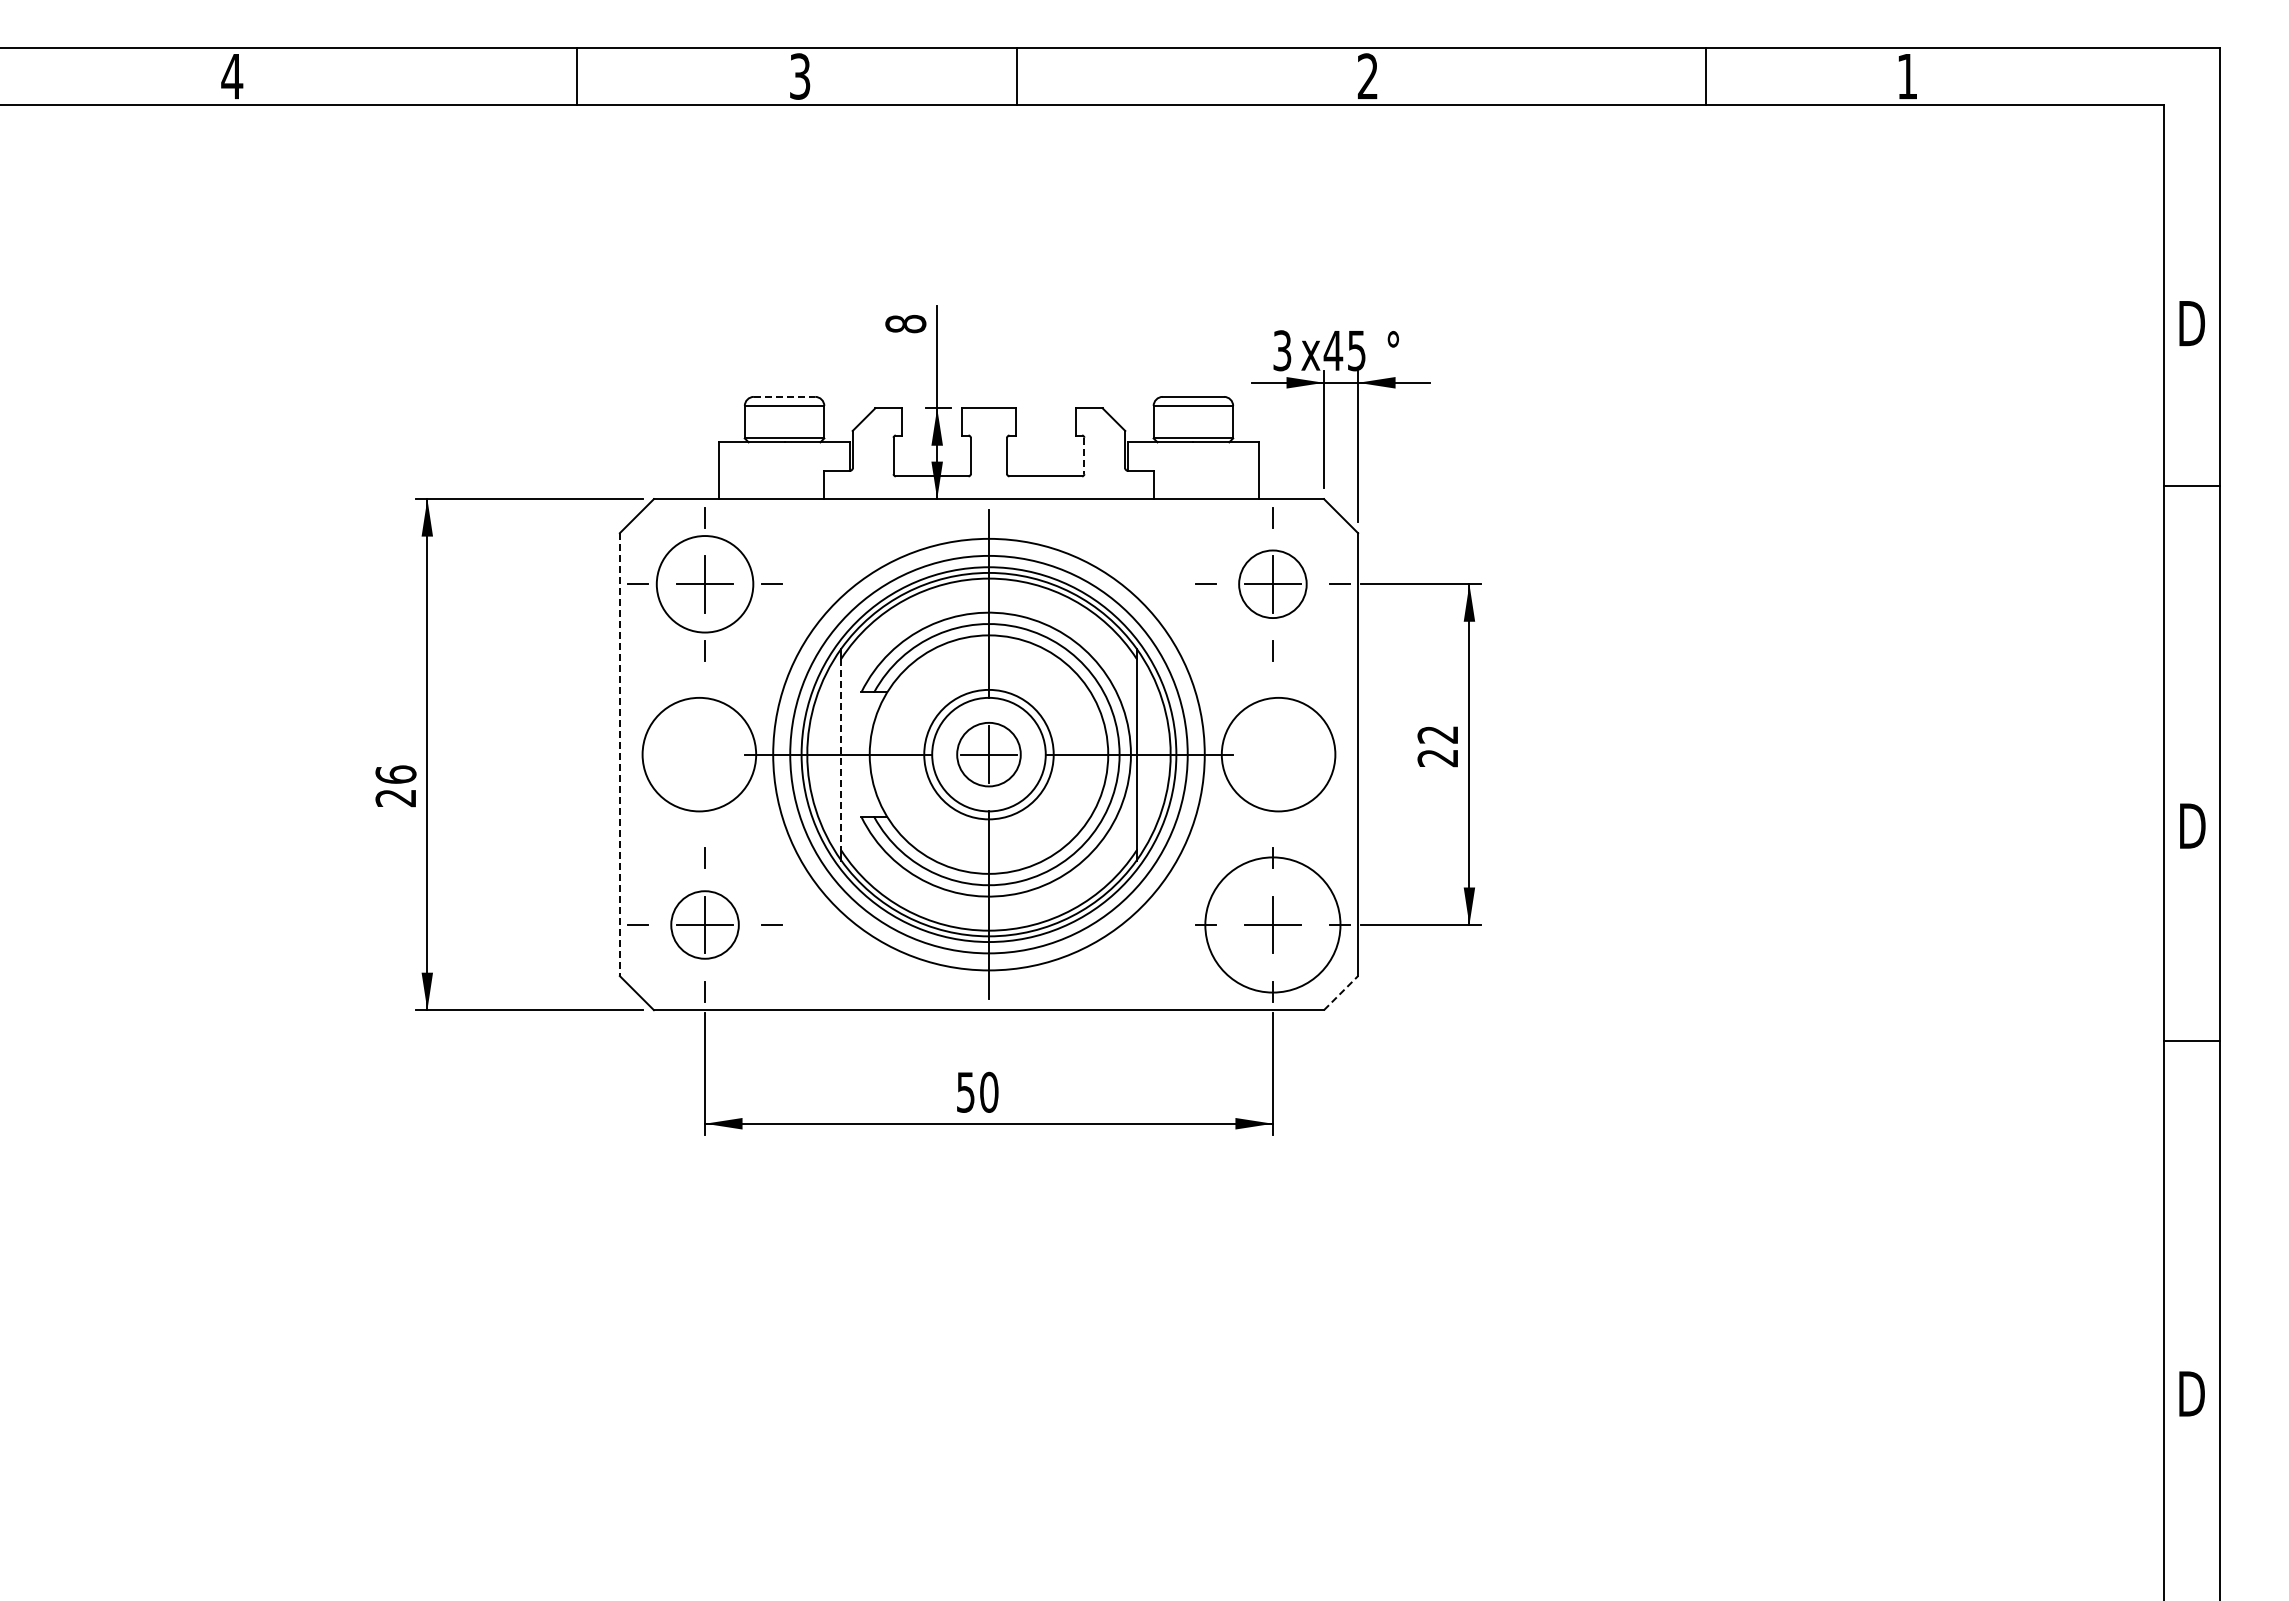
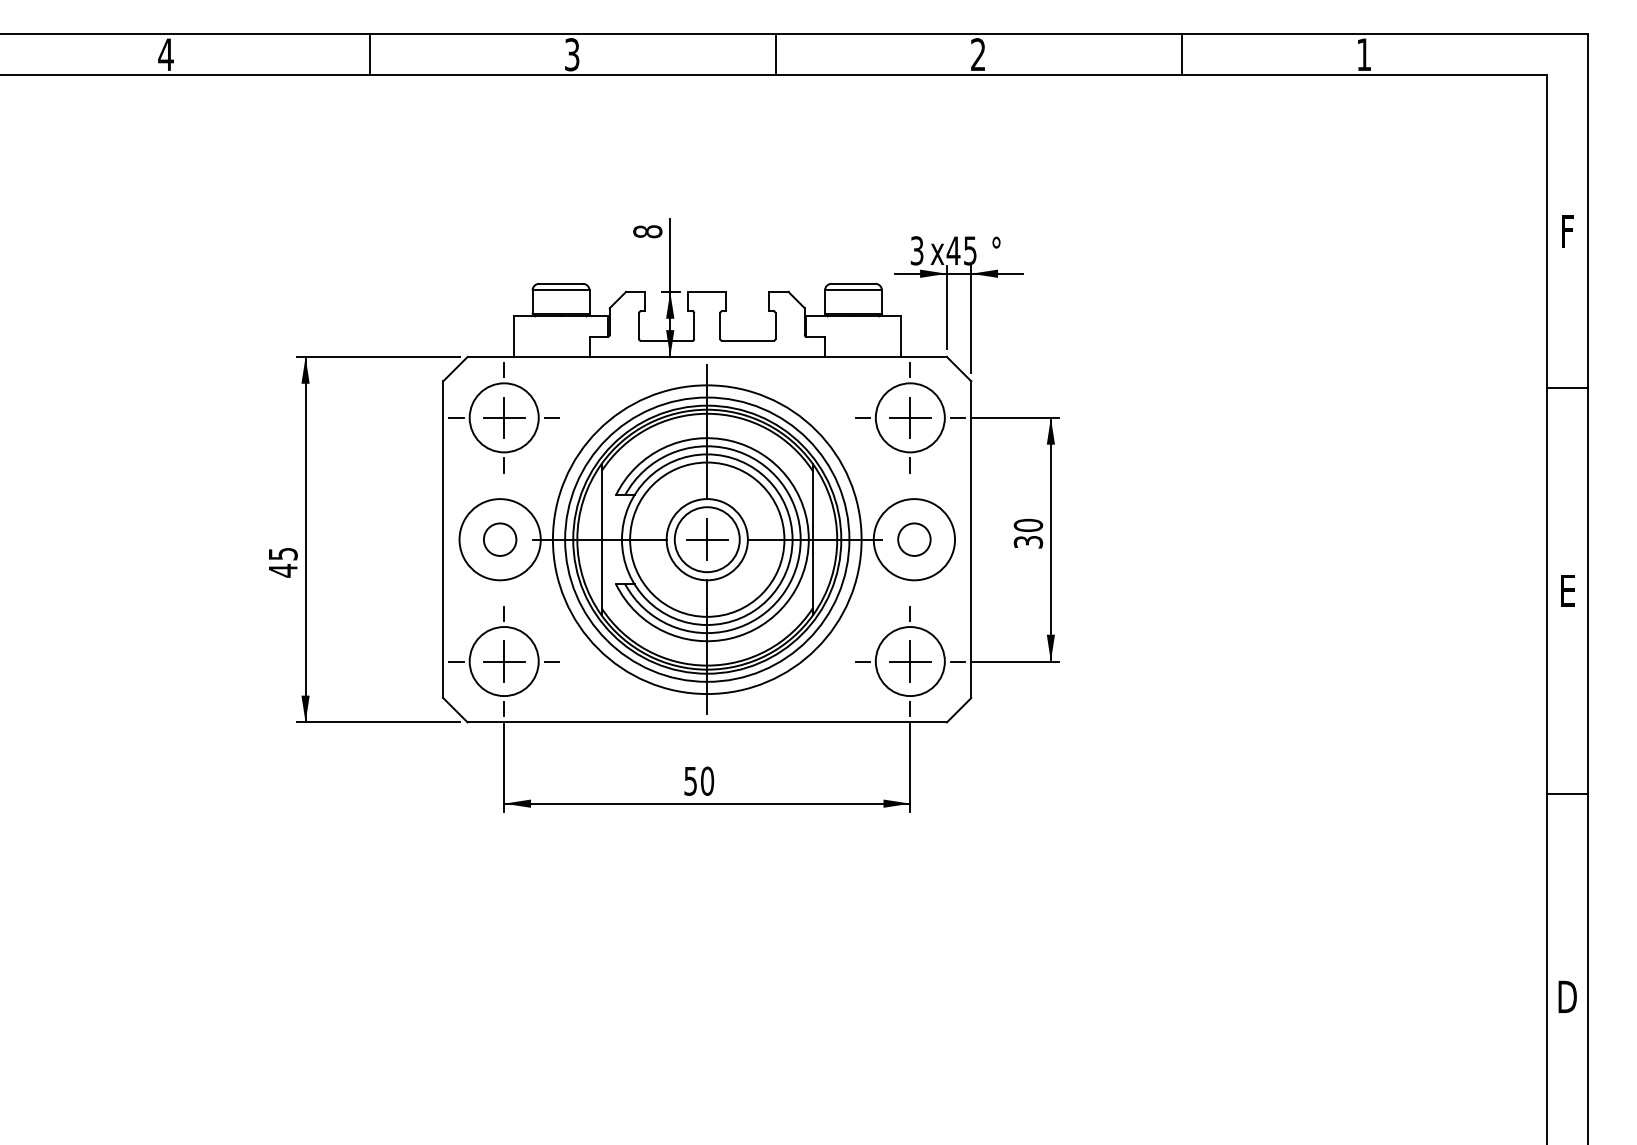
line: (576, 76) -> (369, 54), moved
line: (1016, 76) -> (775, 54), moved
line: (1706, 76) -> (1181, 54), moved
text: (2191, 323) -> (1567, 231), D -> F
line: (784, 396) -> (561, 283), dashed -> solid
line: (1084, 456) -> (775, 326), dashed -> solid
line: (2191, 486) -> (1567, 387), moved
circle: (1272, 584) -> (910, 418), size x1.43
text: (1437, 746) -> (1028, 533), 22 -> 30
circle: (698, 754) -> (499, 539), added
line: (841, 754) -> (601, 539), dashed -> solid
circle: (988, 754) -> (706, 539), size x1.43
circle: (988, 754) -> (706, 539), size x1.67
circle: (1278, 754) -> (914, 539), added
line: (619, 755) -> (443, 540), dashed -> solid
text: (395, 786) -> (282, 562), 26 -> 45
text: (2192, 825) -> (1568, 590), D -> E
circle: (704, 924) -> (503, 661), size x1.43
circle: (1272, 924) -> (910, 661), size x0.71
line: (1341, 992) -> (959, 709), dashed -> solid
line: (2191, 1040) -> (1567, 793), moved

